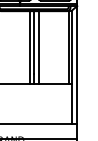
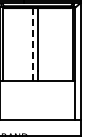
line: (29, 47) -> (33, 44), solid -> dashed
line: (38, 47) -> (42, 44), removed

